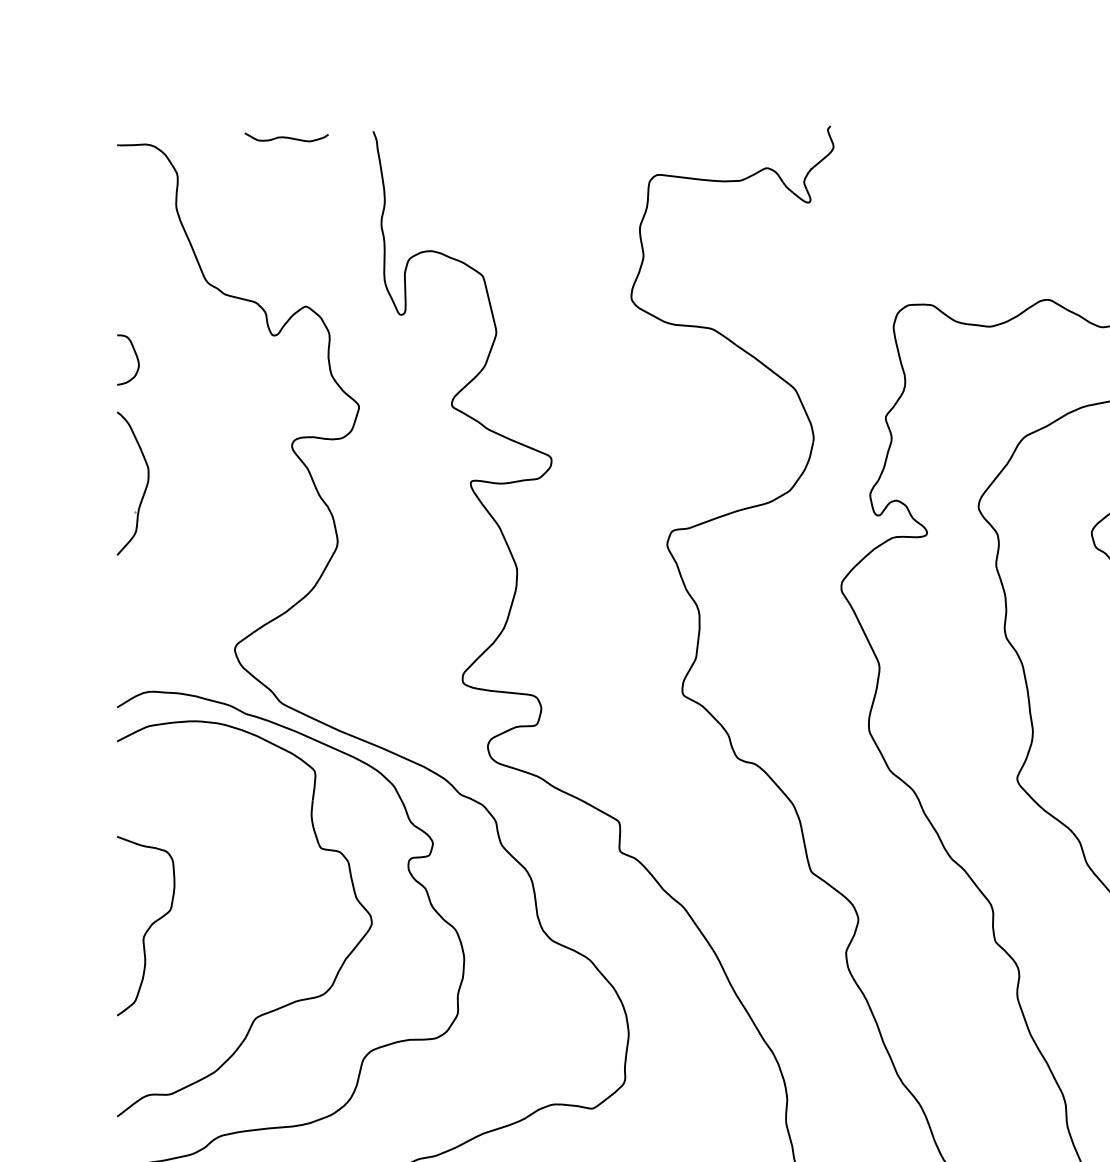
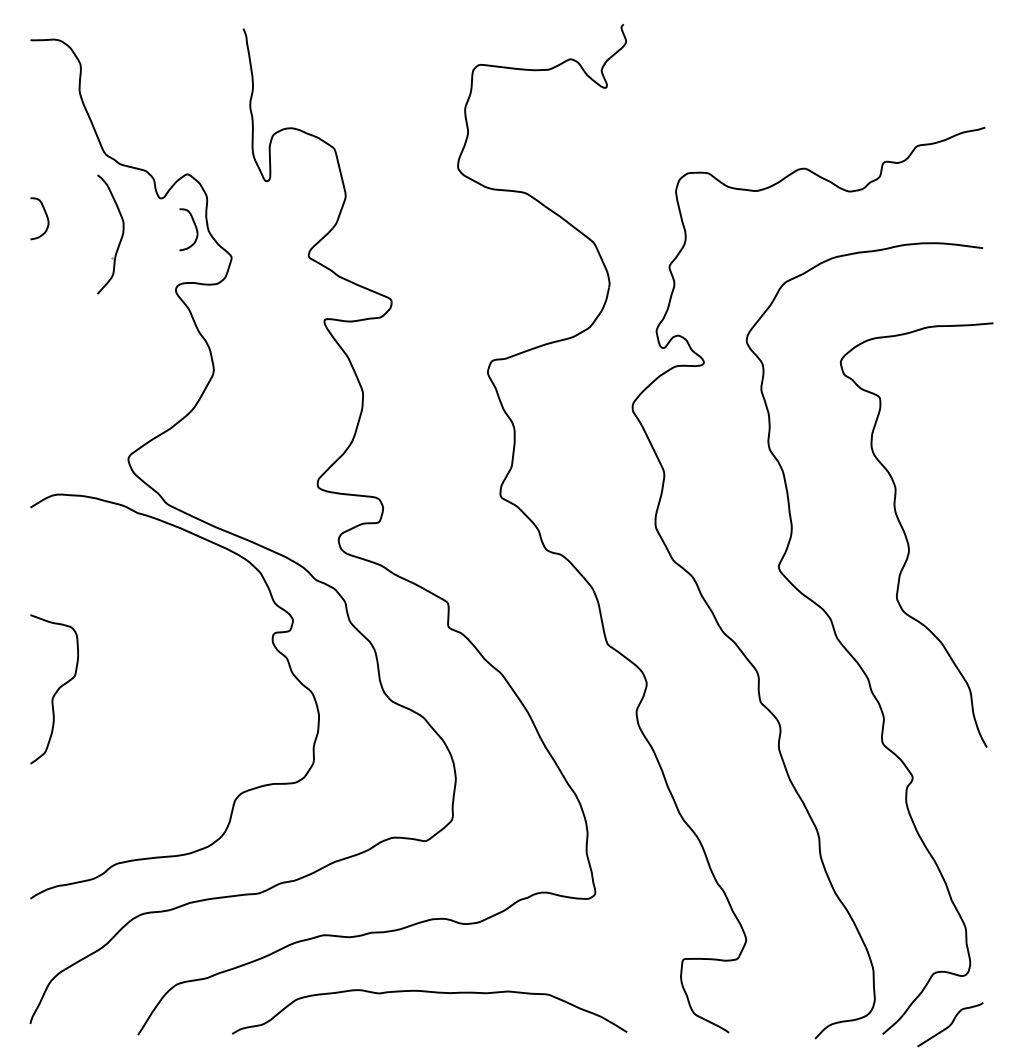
curve: (286, 137) -> (171, 33), removed
curve: (314, 369) -> (194, 226), added
part: (144, 488) -> (120, 238), moved
part: (279, 1006) -> (165, 756), removed

